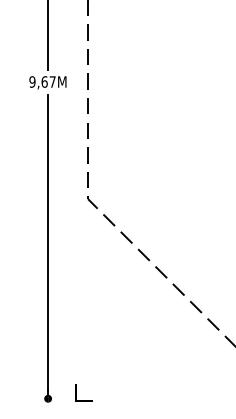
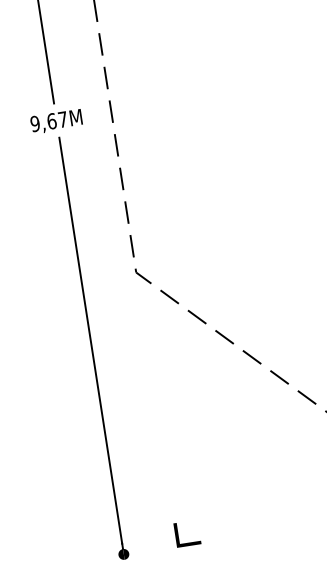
line: (76, 392) -> (177, 534), moved

